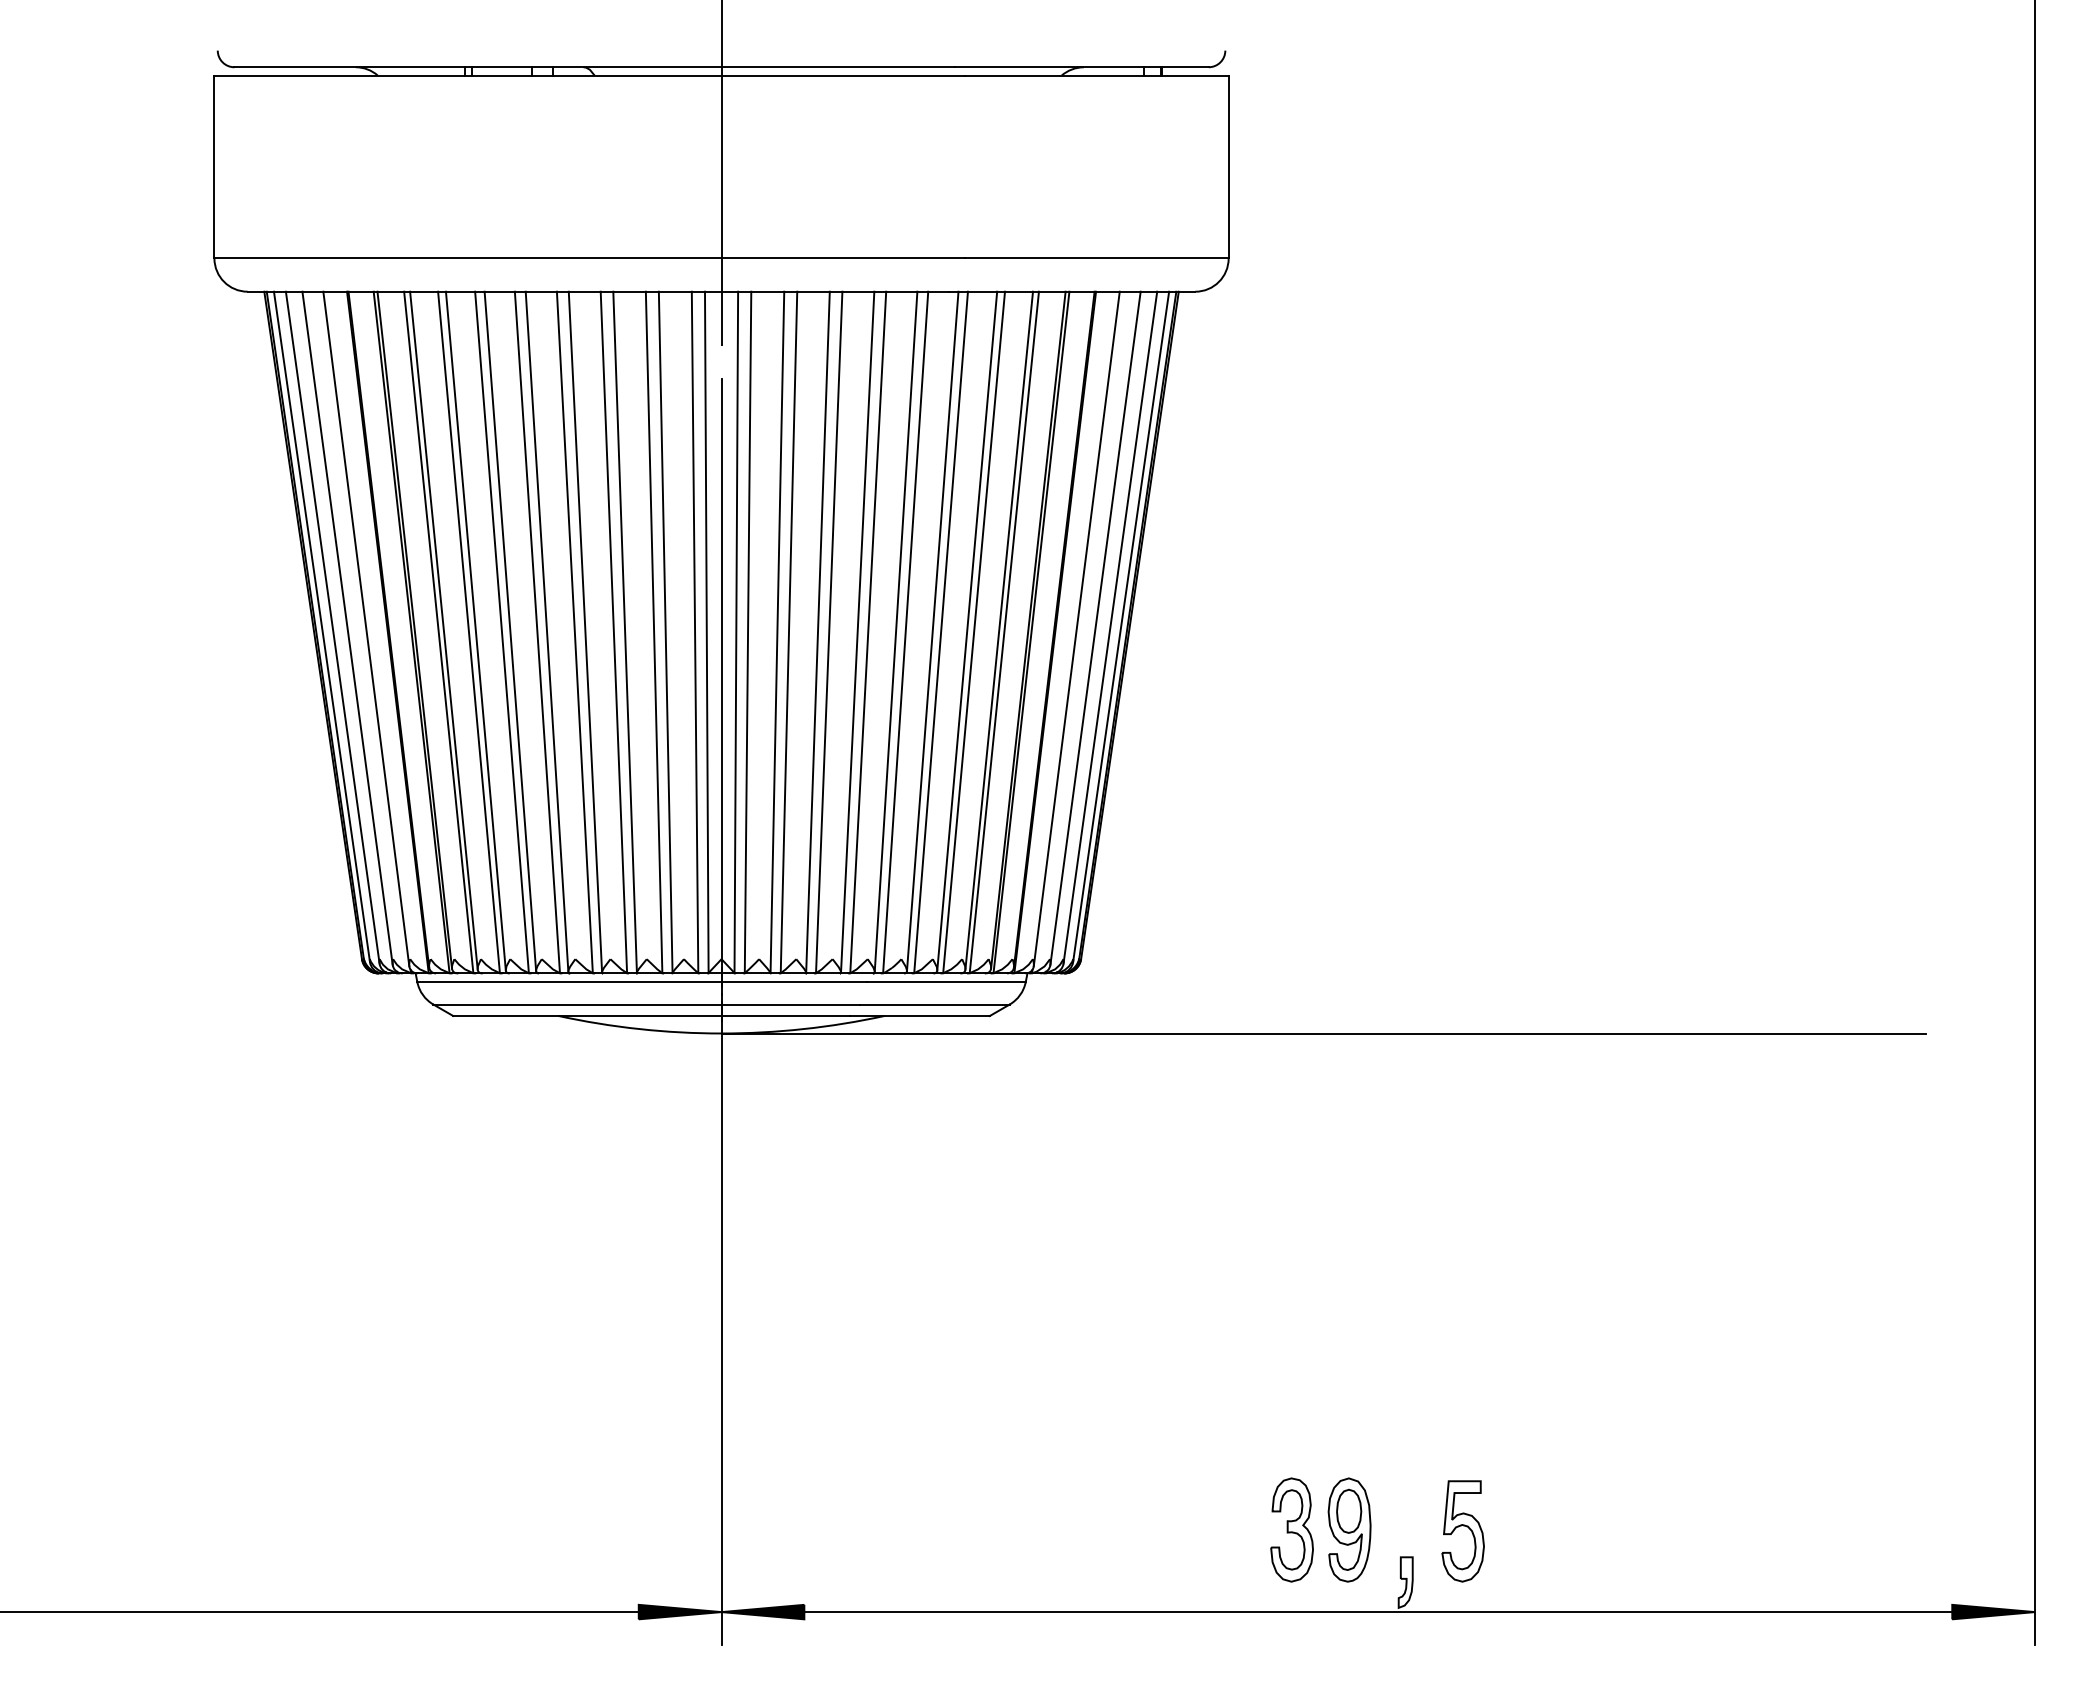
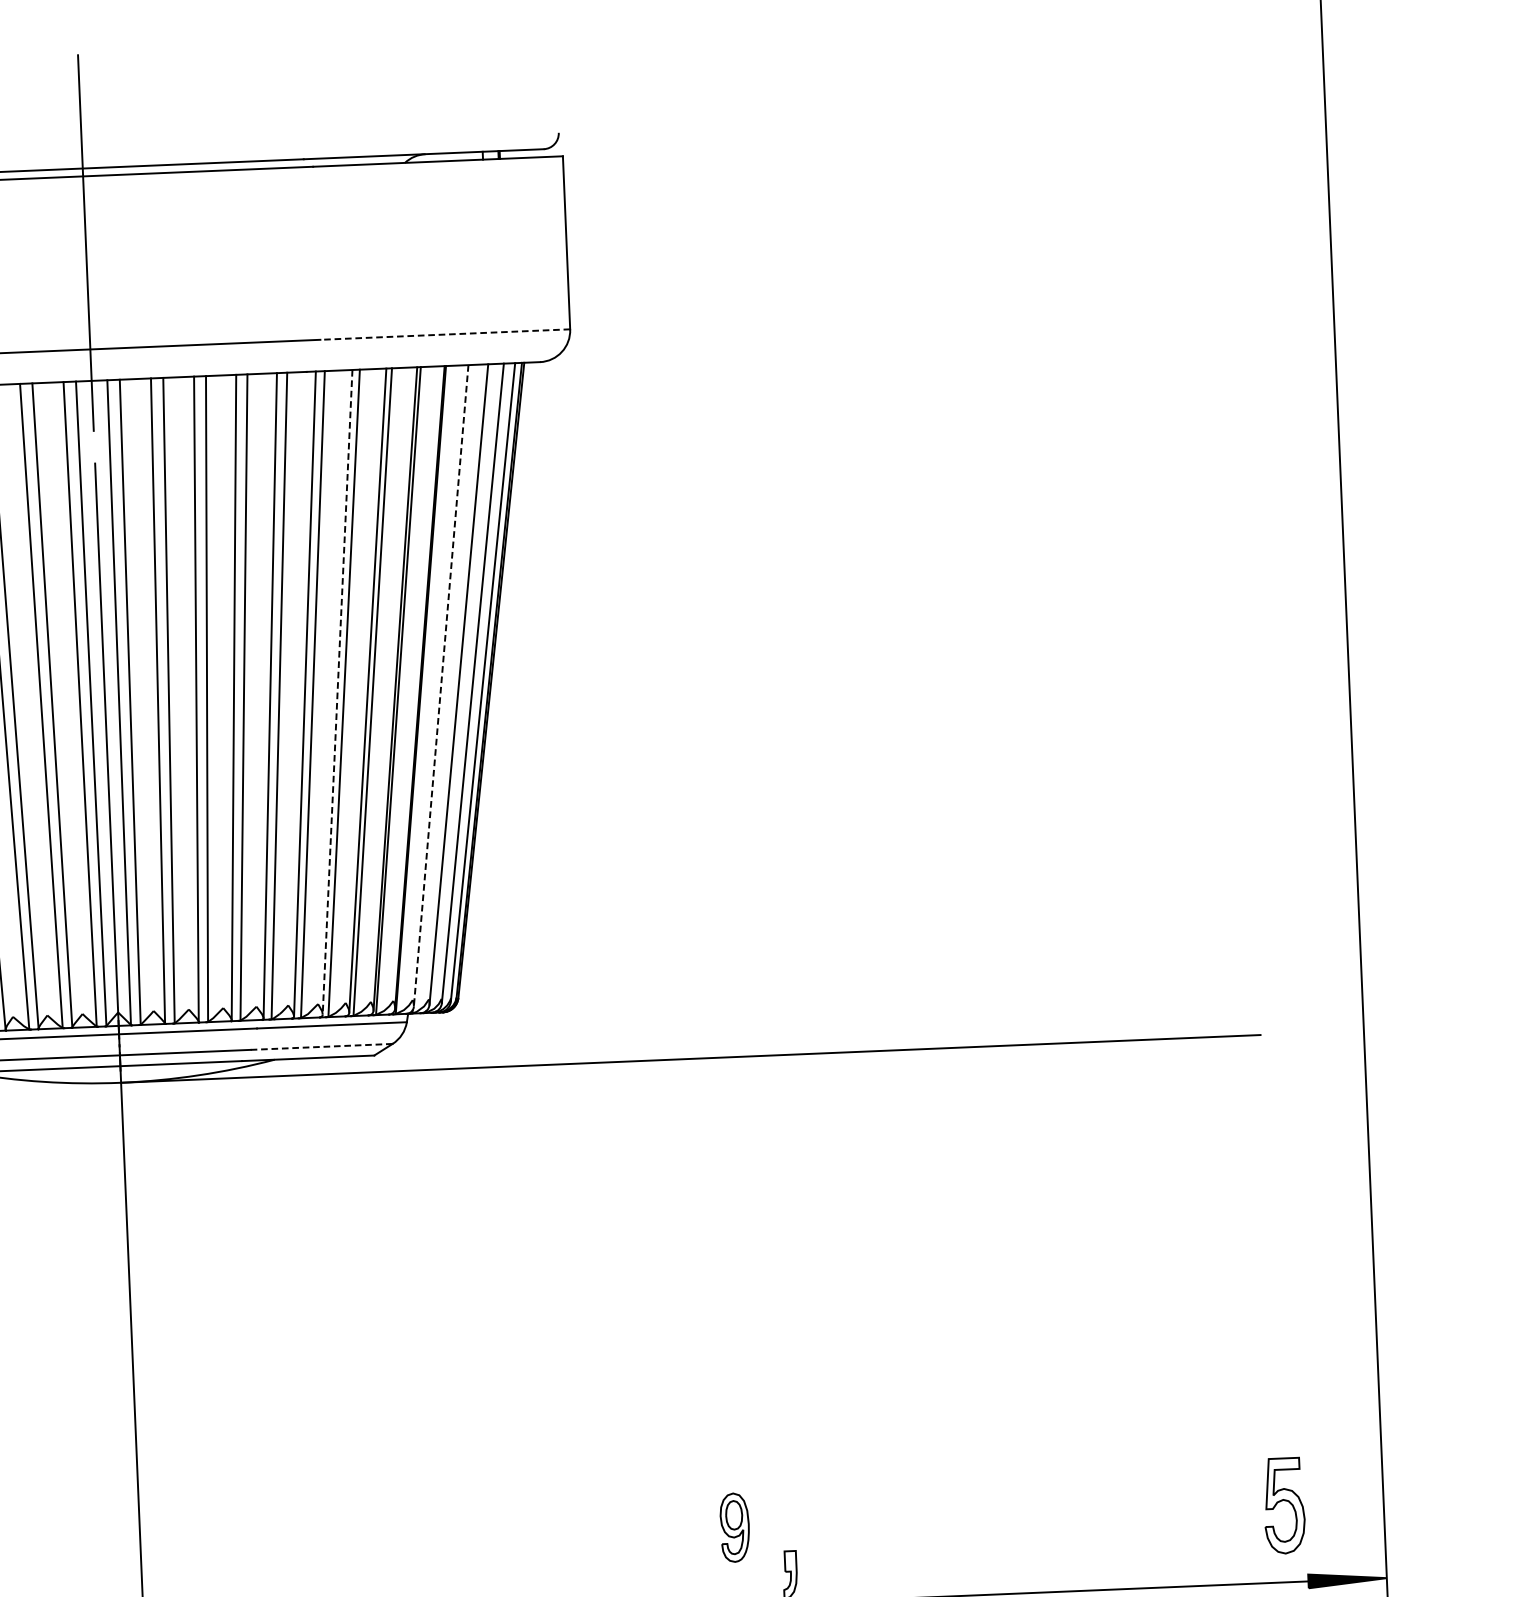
line: (1096, 258) -> (445, 334), solid -> dashed
line: (1076, 628) -> (440, 685), solid -> dashed
line: (967, 631) -> (337, 692), solid -> dashed
line: (934, 1004) -> (321, 1046), solid -> dashed
part: (1291, 1529) -> (680, 1529), removed
part: (1349, 1529) -> (734, 1527), size x0.7
part: (1462, 1531) -> (1283, 1506), moved

